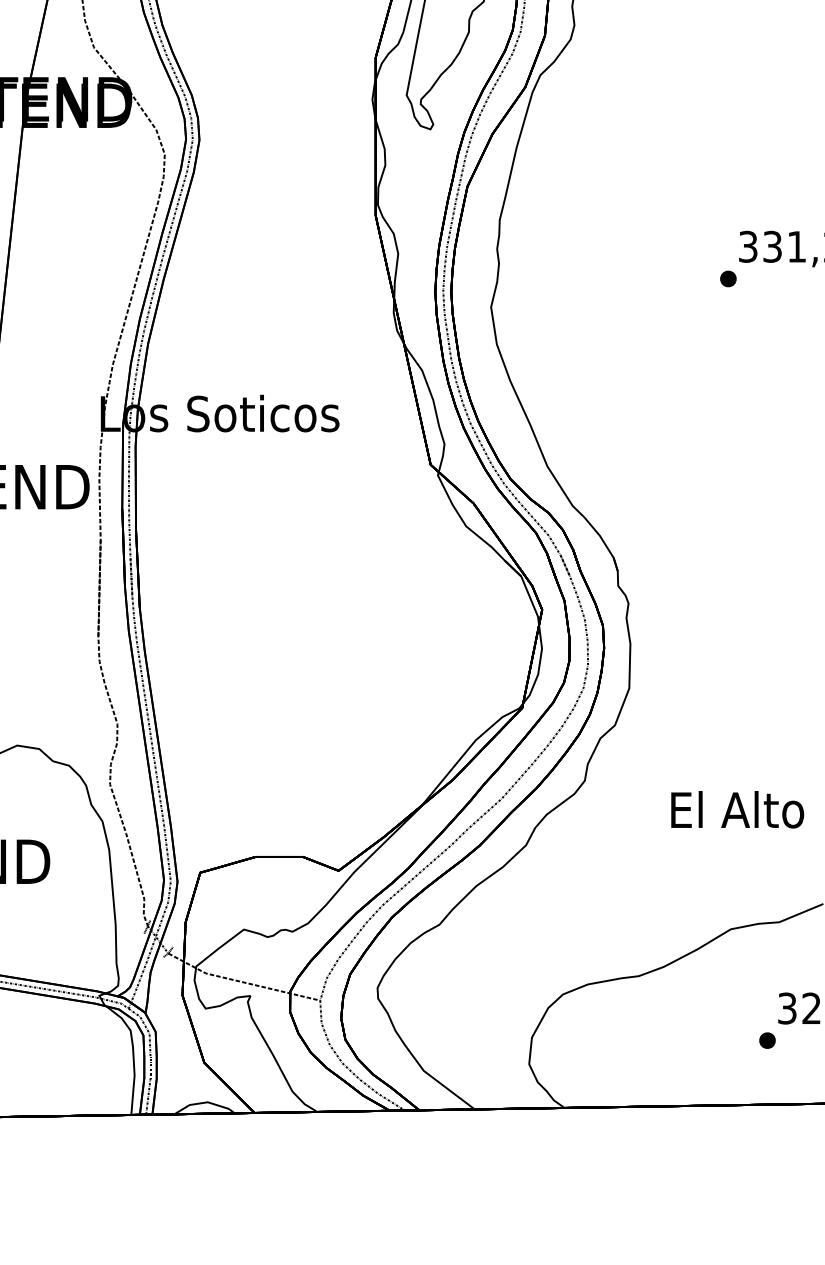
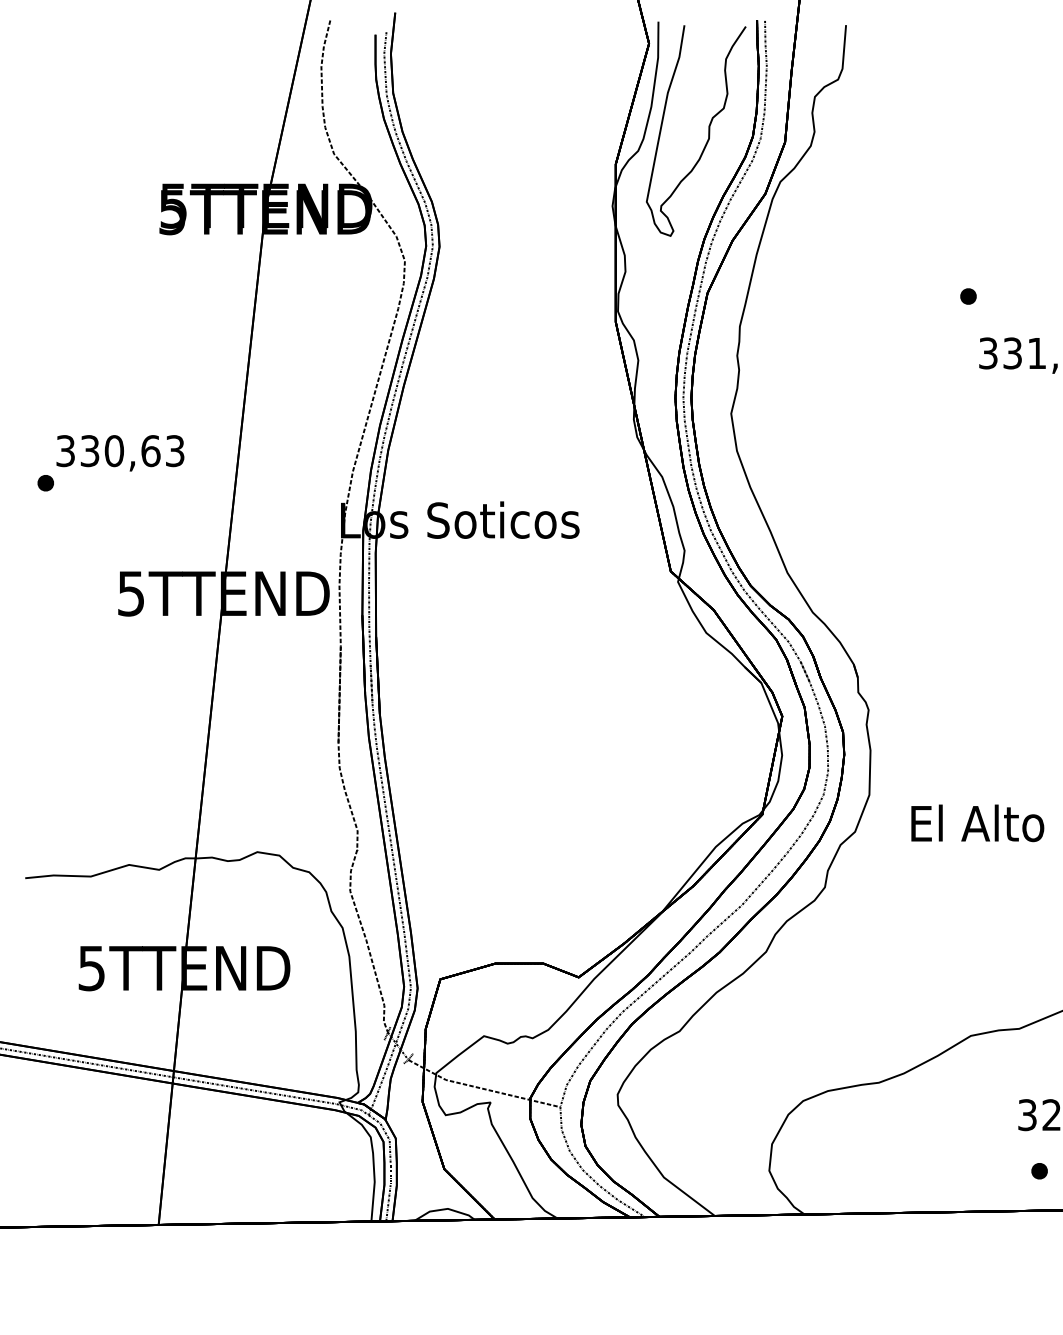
part: (728, 278) -> (968, 296), moved
text: (737, 809) -> (977, 823), moved
part: (767, 1040) -> (1039, 1171), moved

